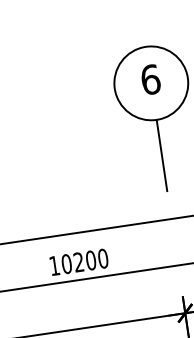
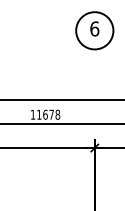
line: (161, 155) -> (94, 67), removed
text: (84, 260) -> (48, 114), 10200 -> 11678

